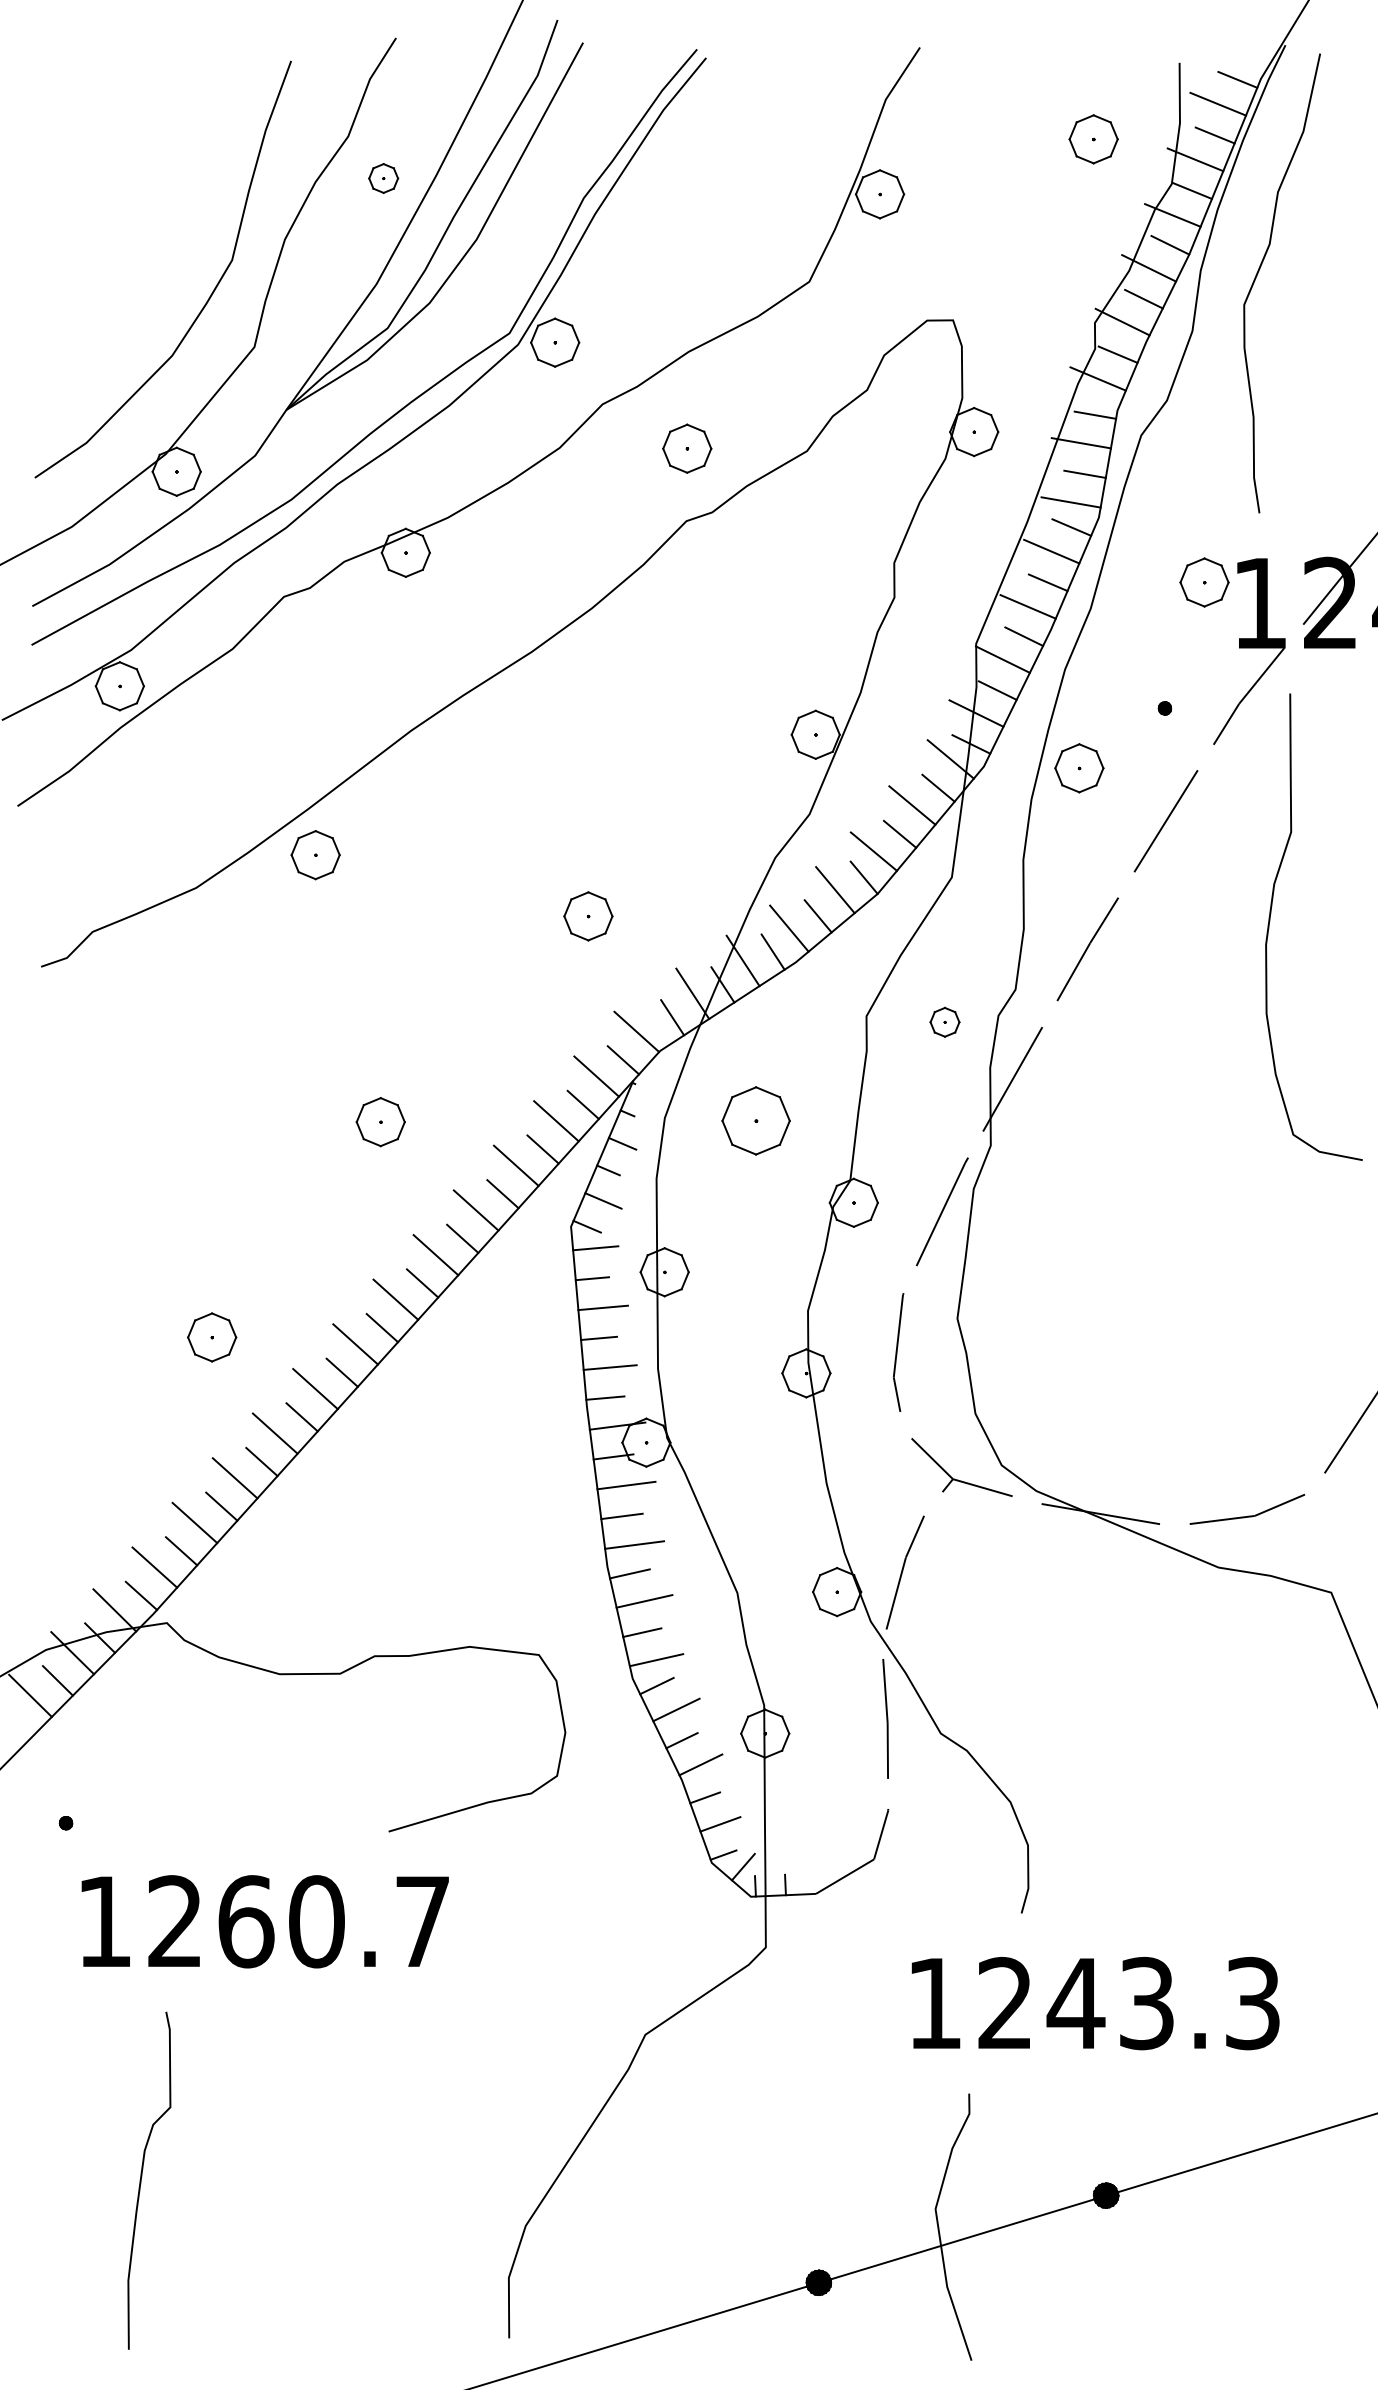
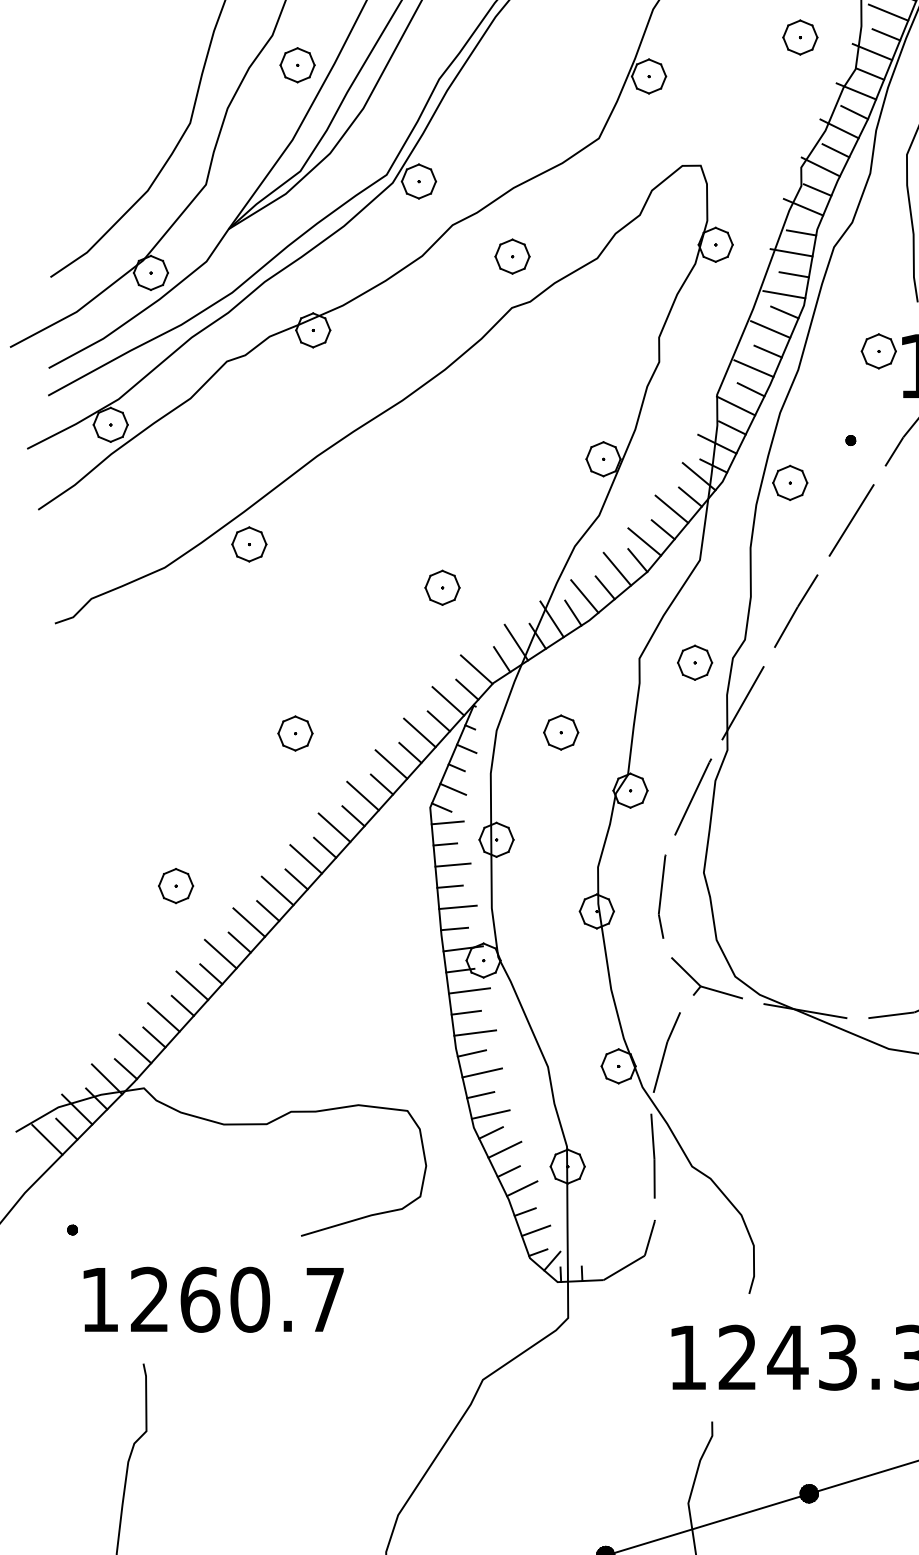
part: (383, 178) -> (297, 65), size x1.67
part: (944, 1022) -> (694, 662), size x1.67
part: (755, 1120) -> (560, 732), size x0.71

